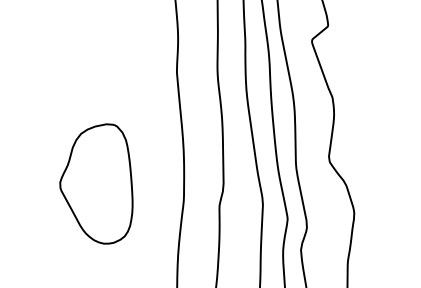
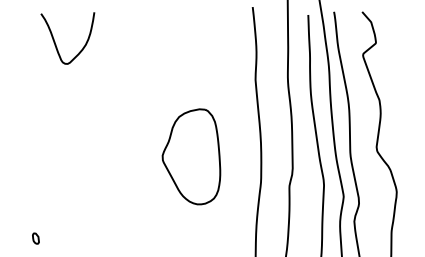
part: (96, 183) -> (191, 156), moved

